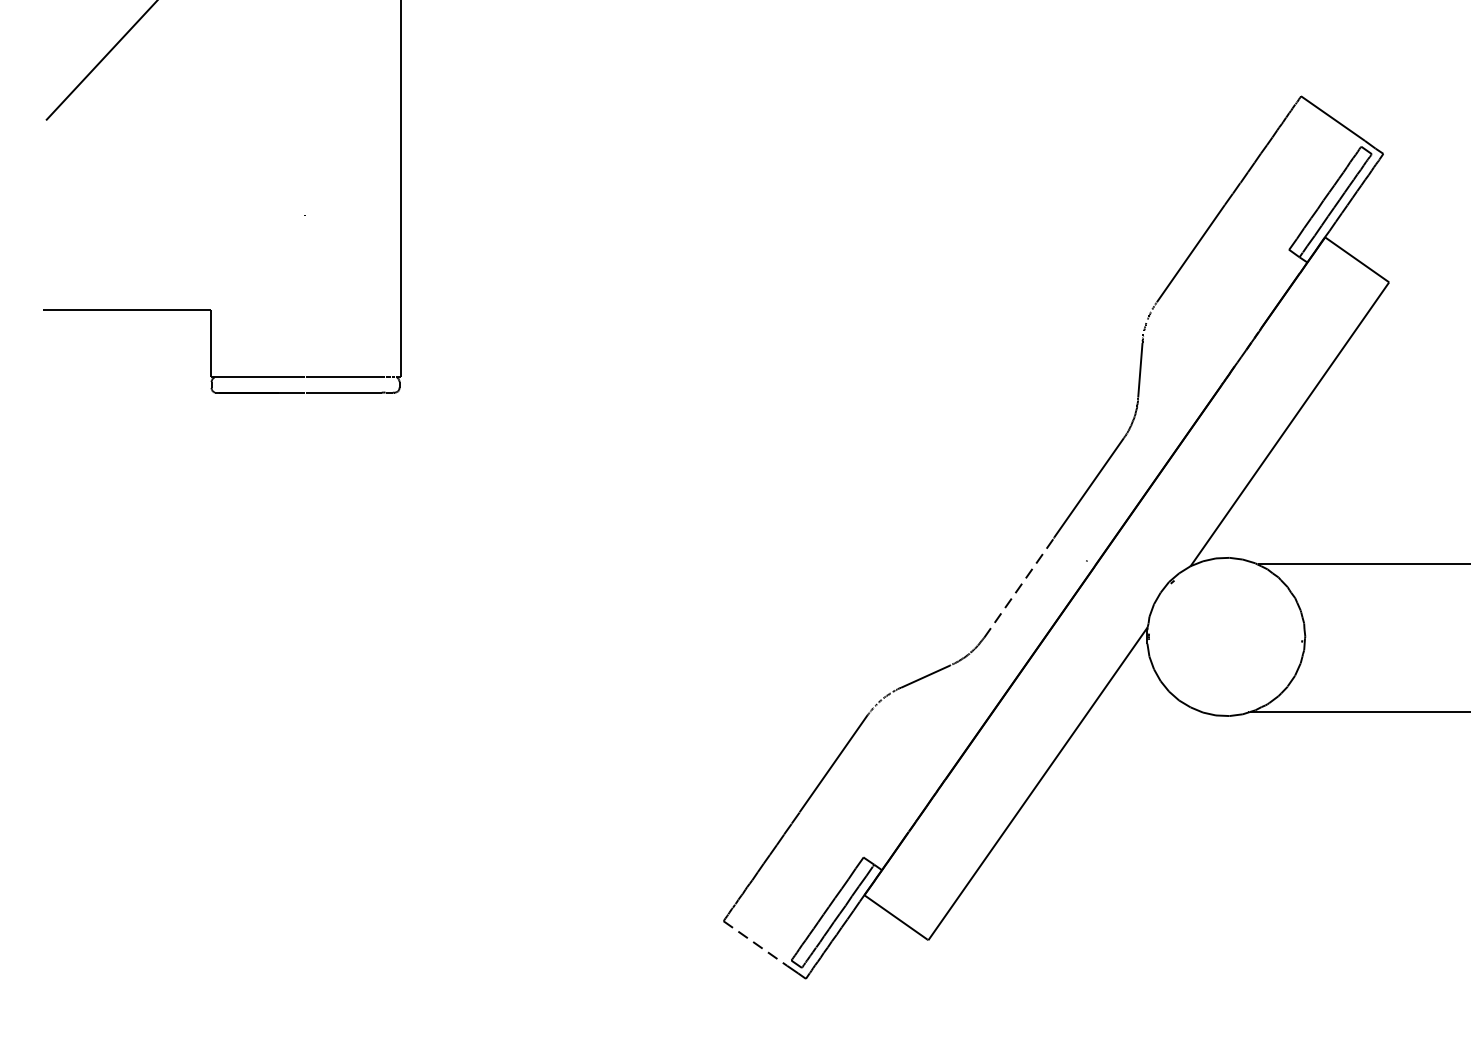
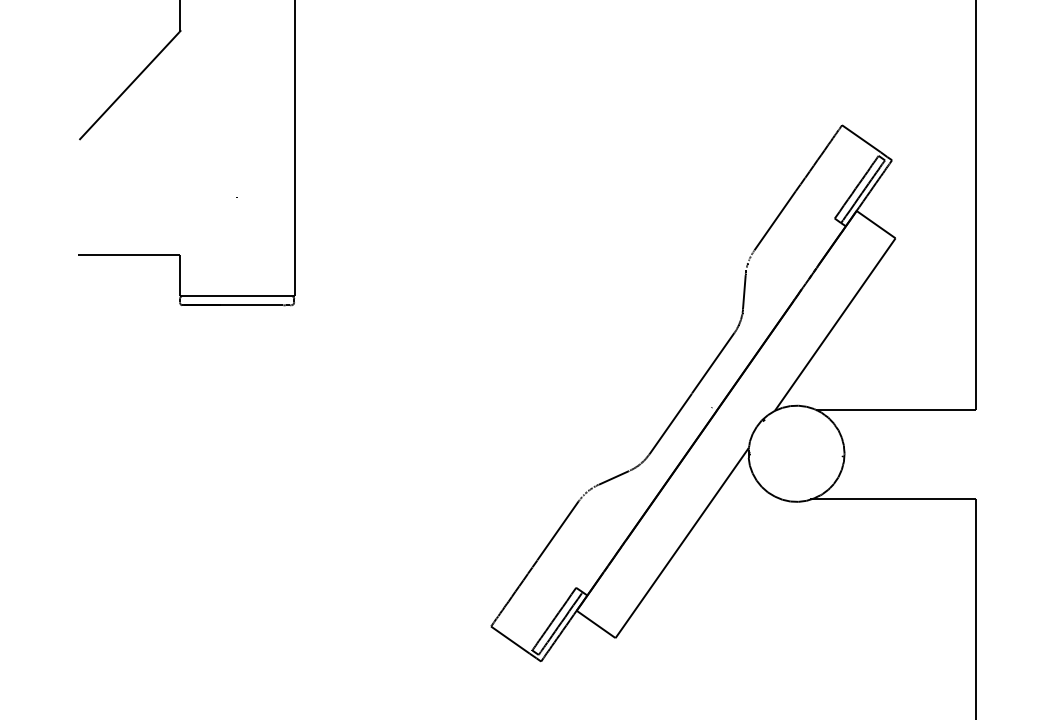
line: (1018, 588) -> (670, 424), dashed -> solid
line: (755, 944) -> (510, 640), dashed -> solid

